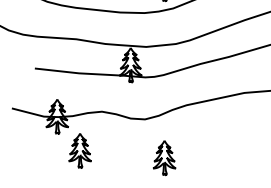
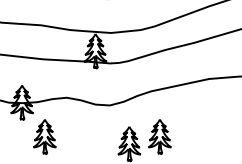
part: (194, 150) -> (159, 136), added

